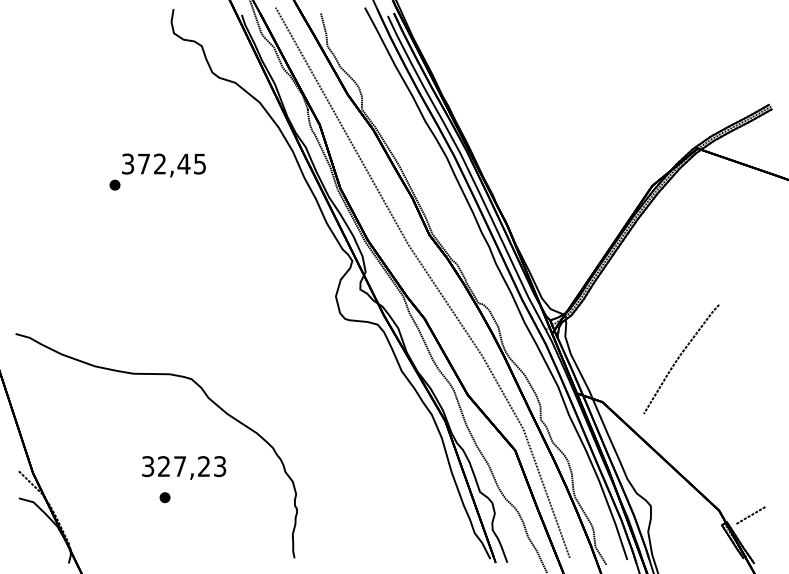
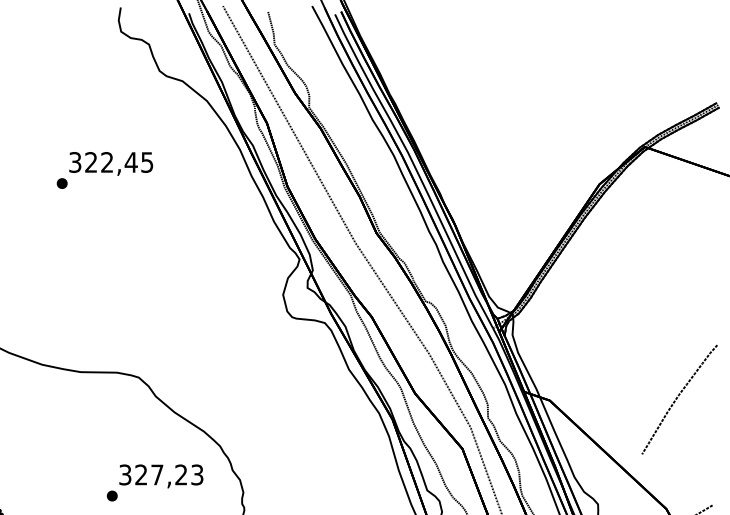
text: (143, 163) -> (90, 161), 372,45 -> 322,45
curve: (679, 358) -> (677, 398), moved
text: (184, 467) -> (161, 475), moved

